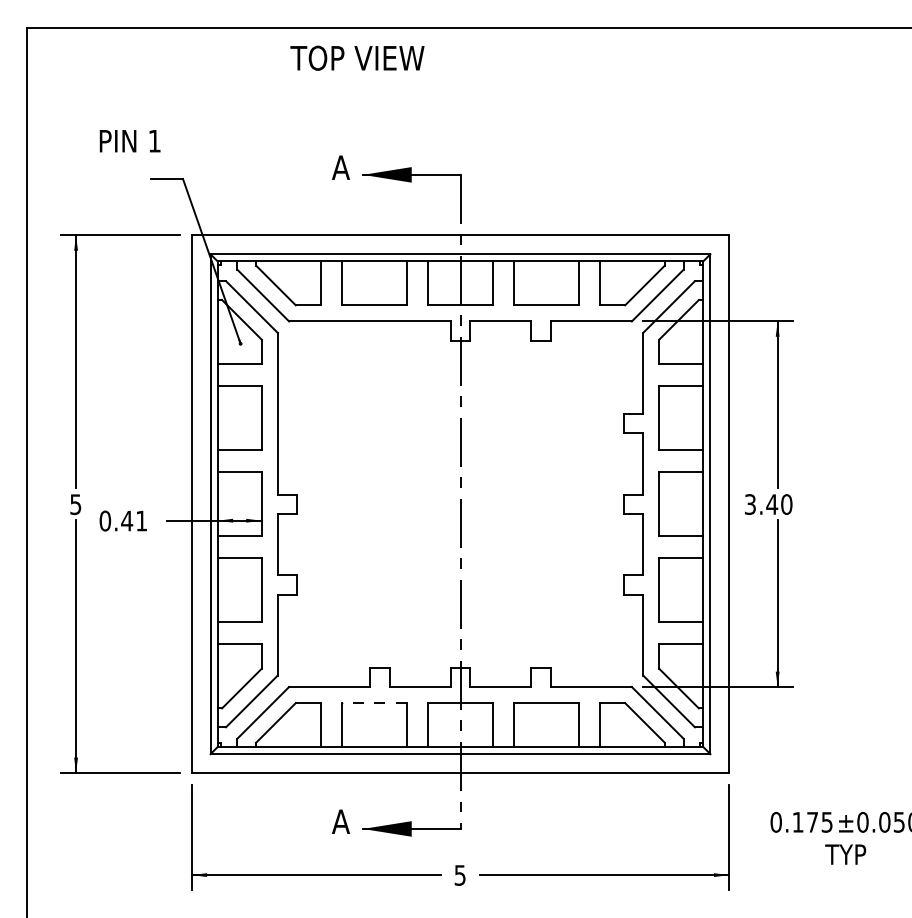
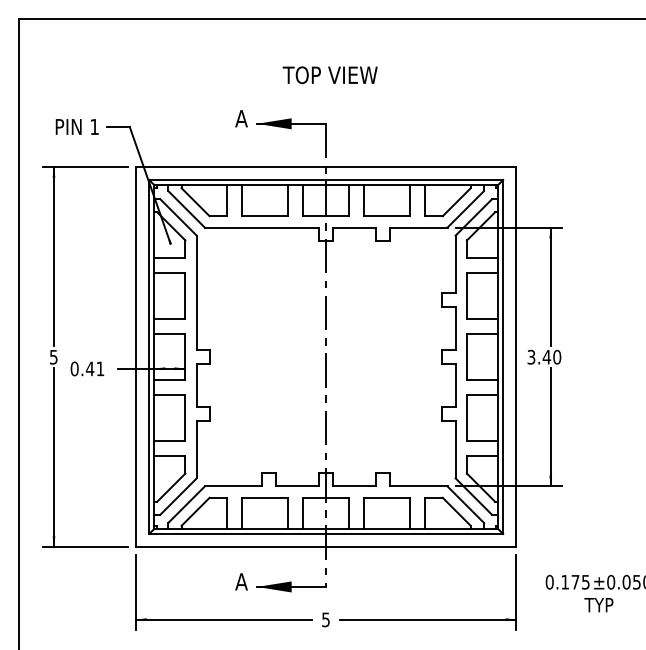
text: (356, 58) -> (329, 75), moved
text: (129, 140) -> (76, 126), moved
line: (374, 702) -> (265, 497), dashed -> solid

